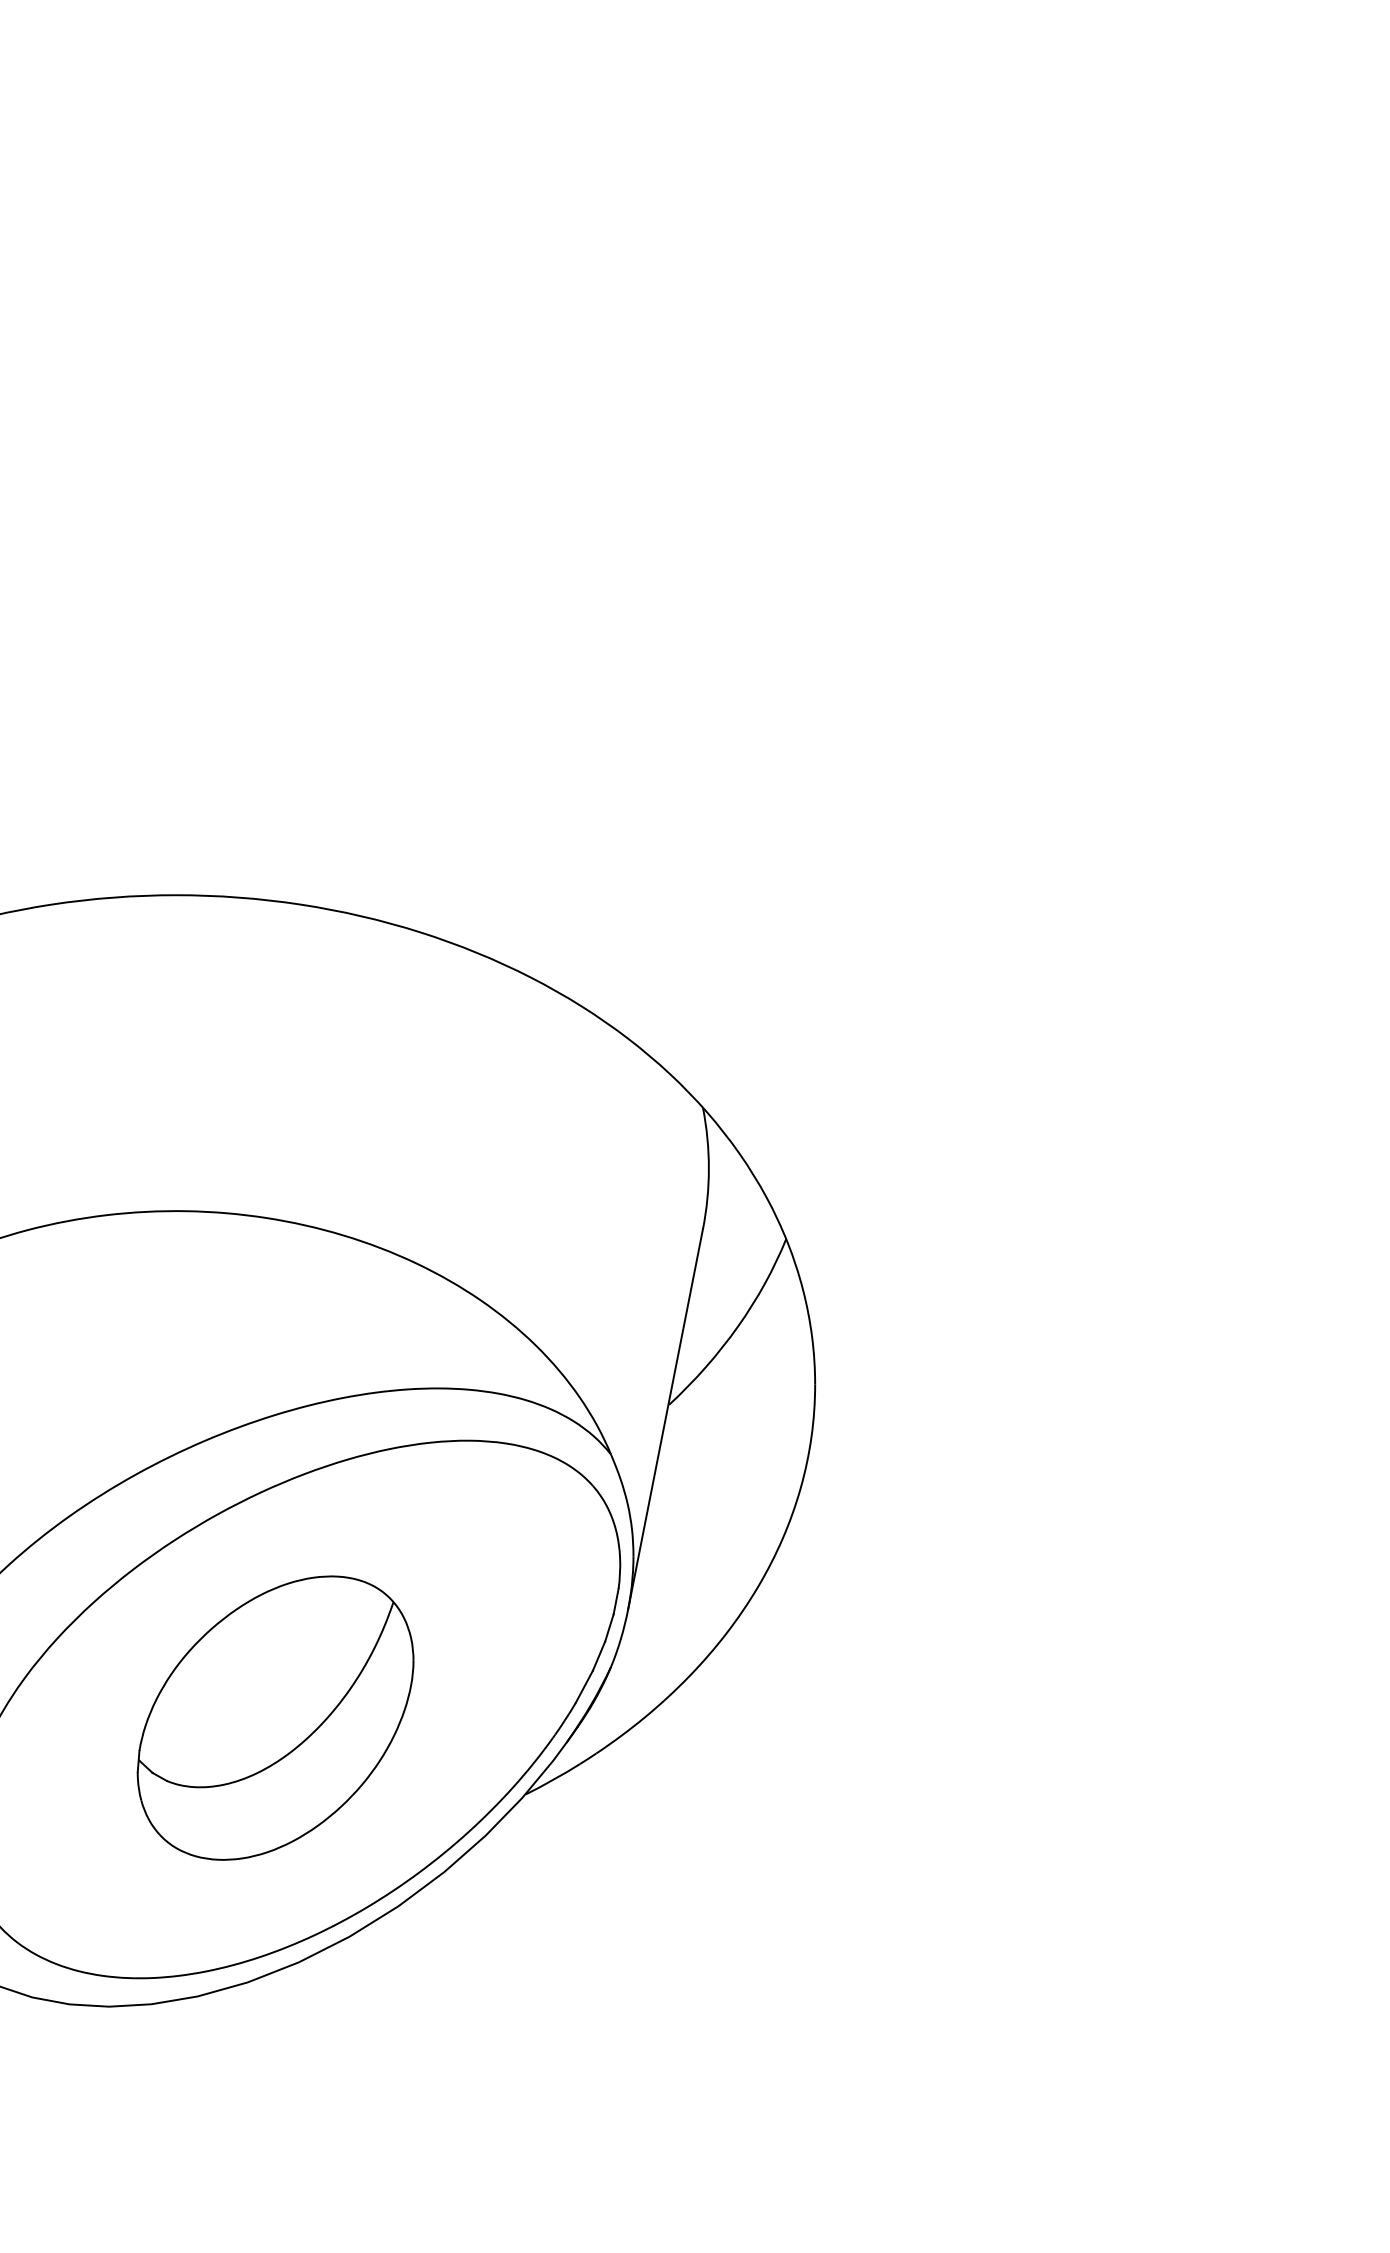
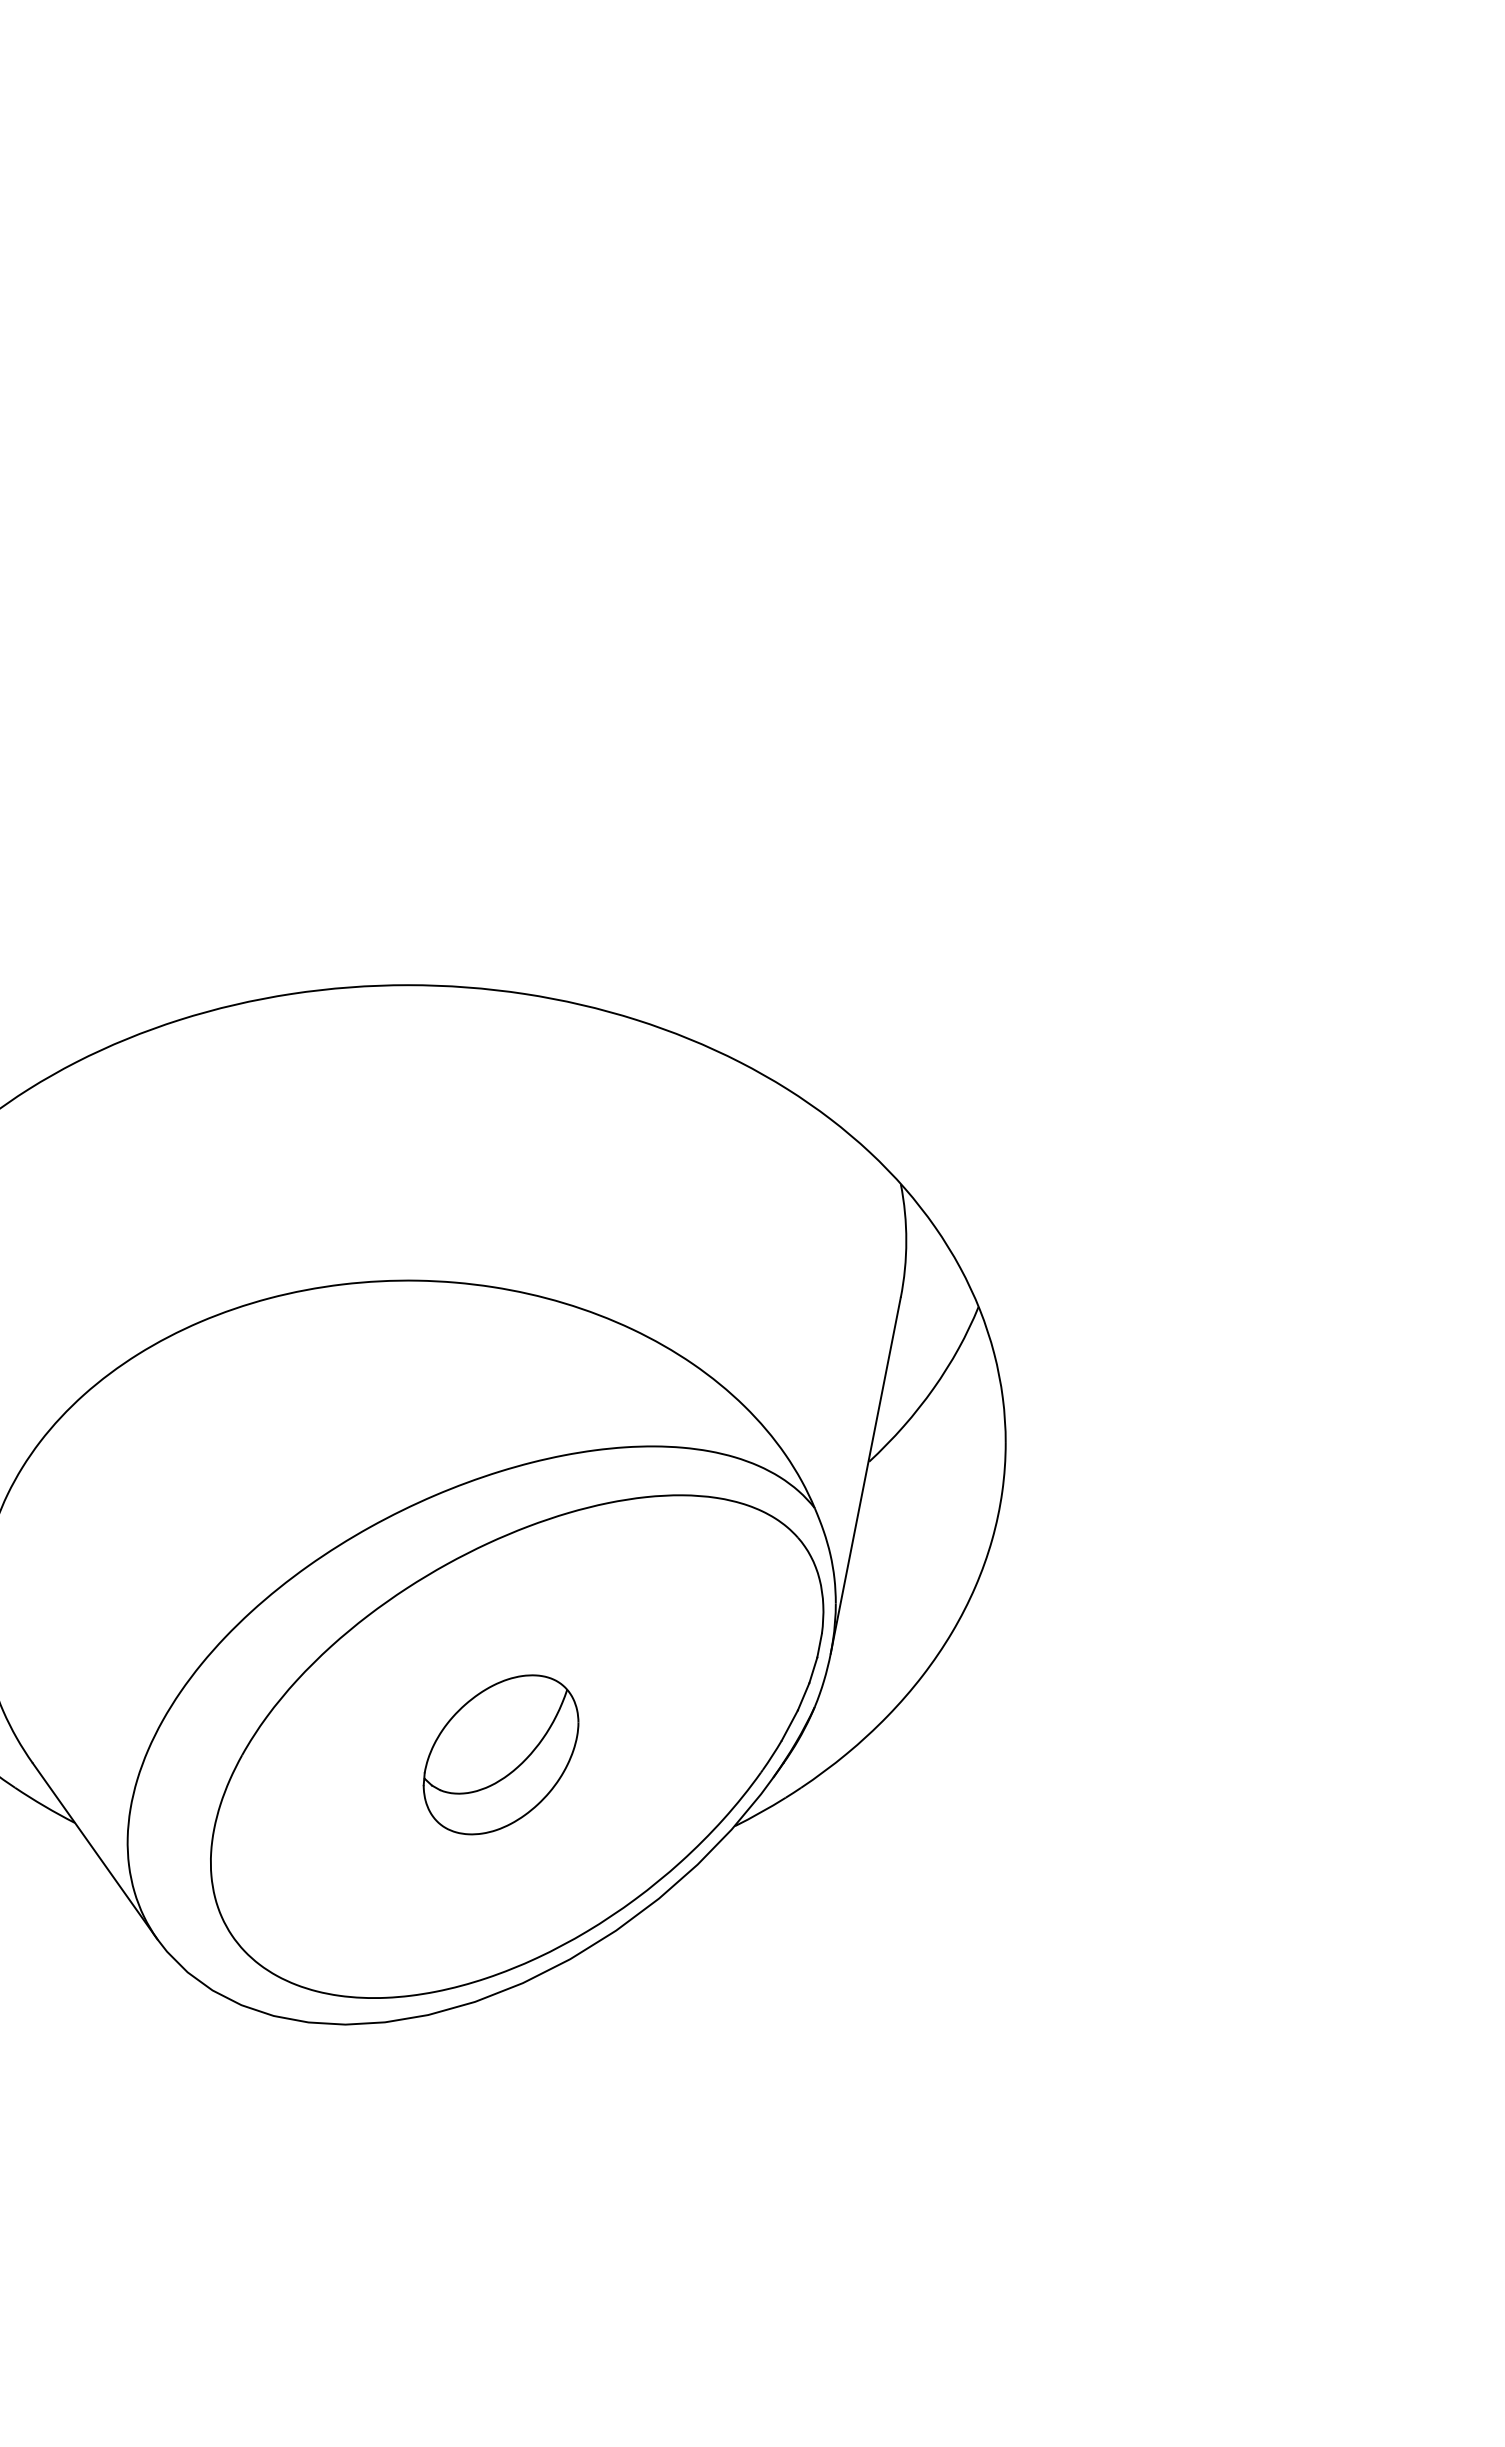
part: (274, 1717) -> (500, 1754), size x0.6

